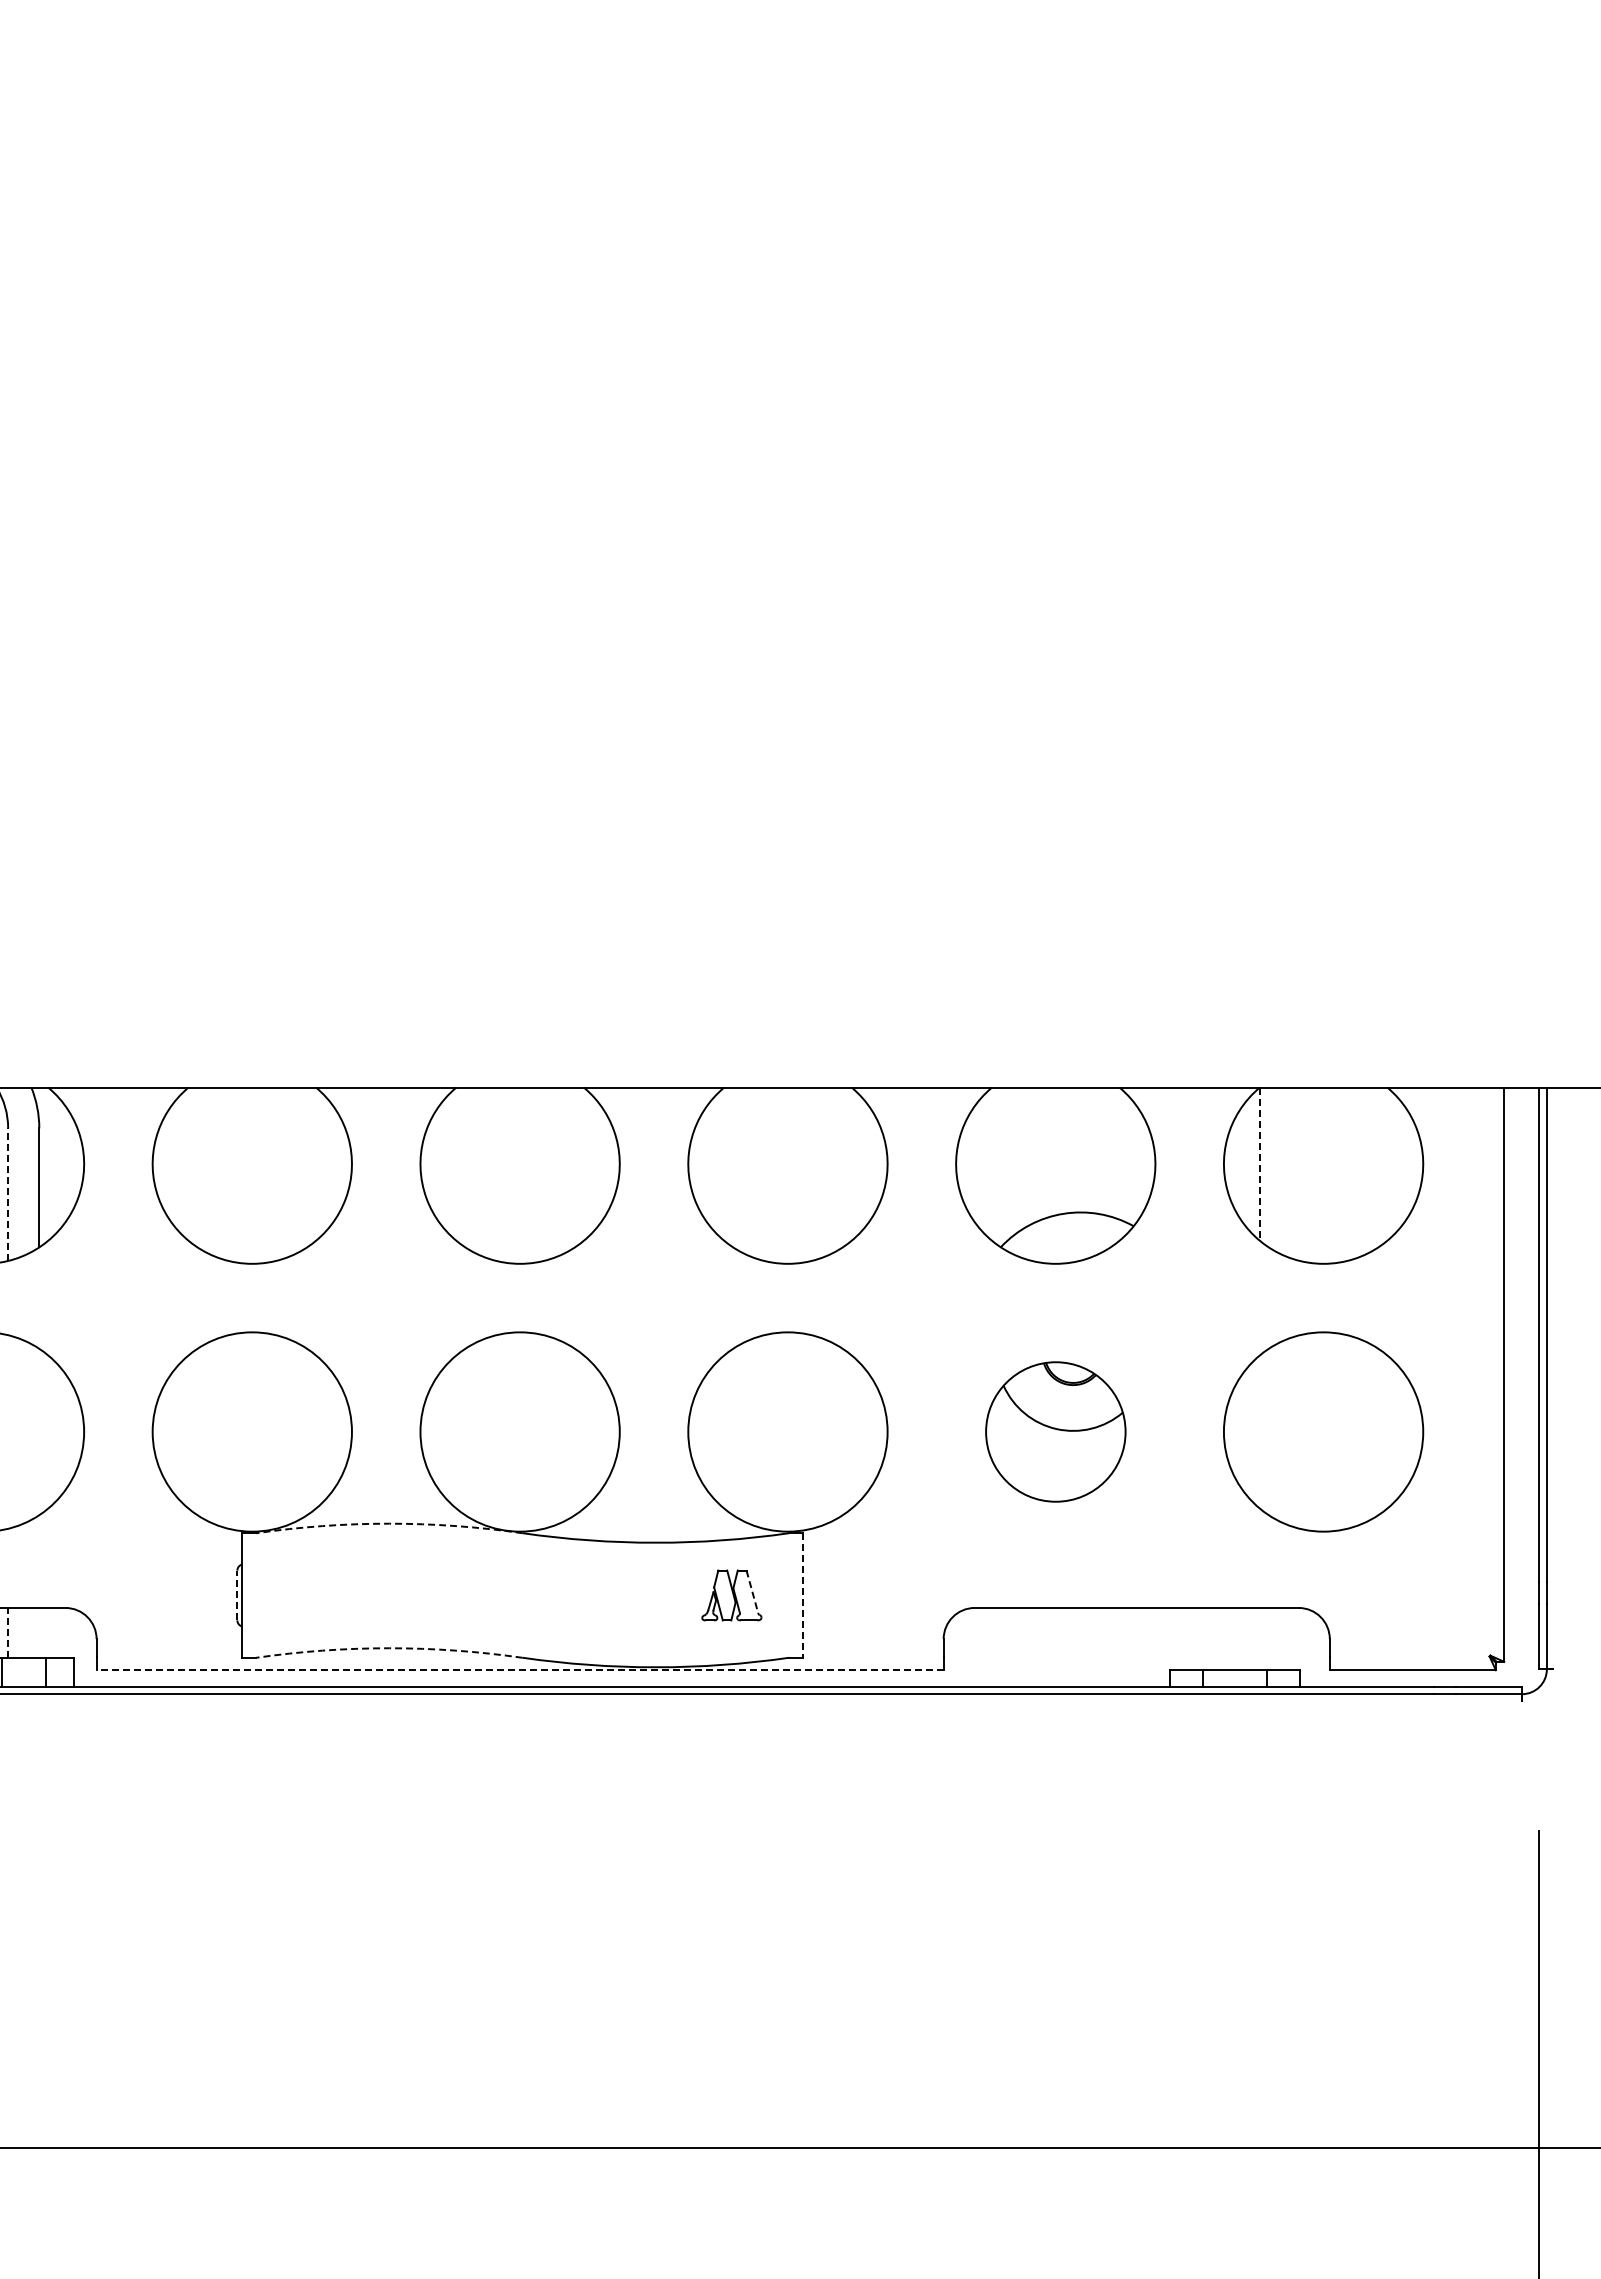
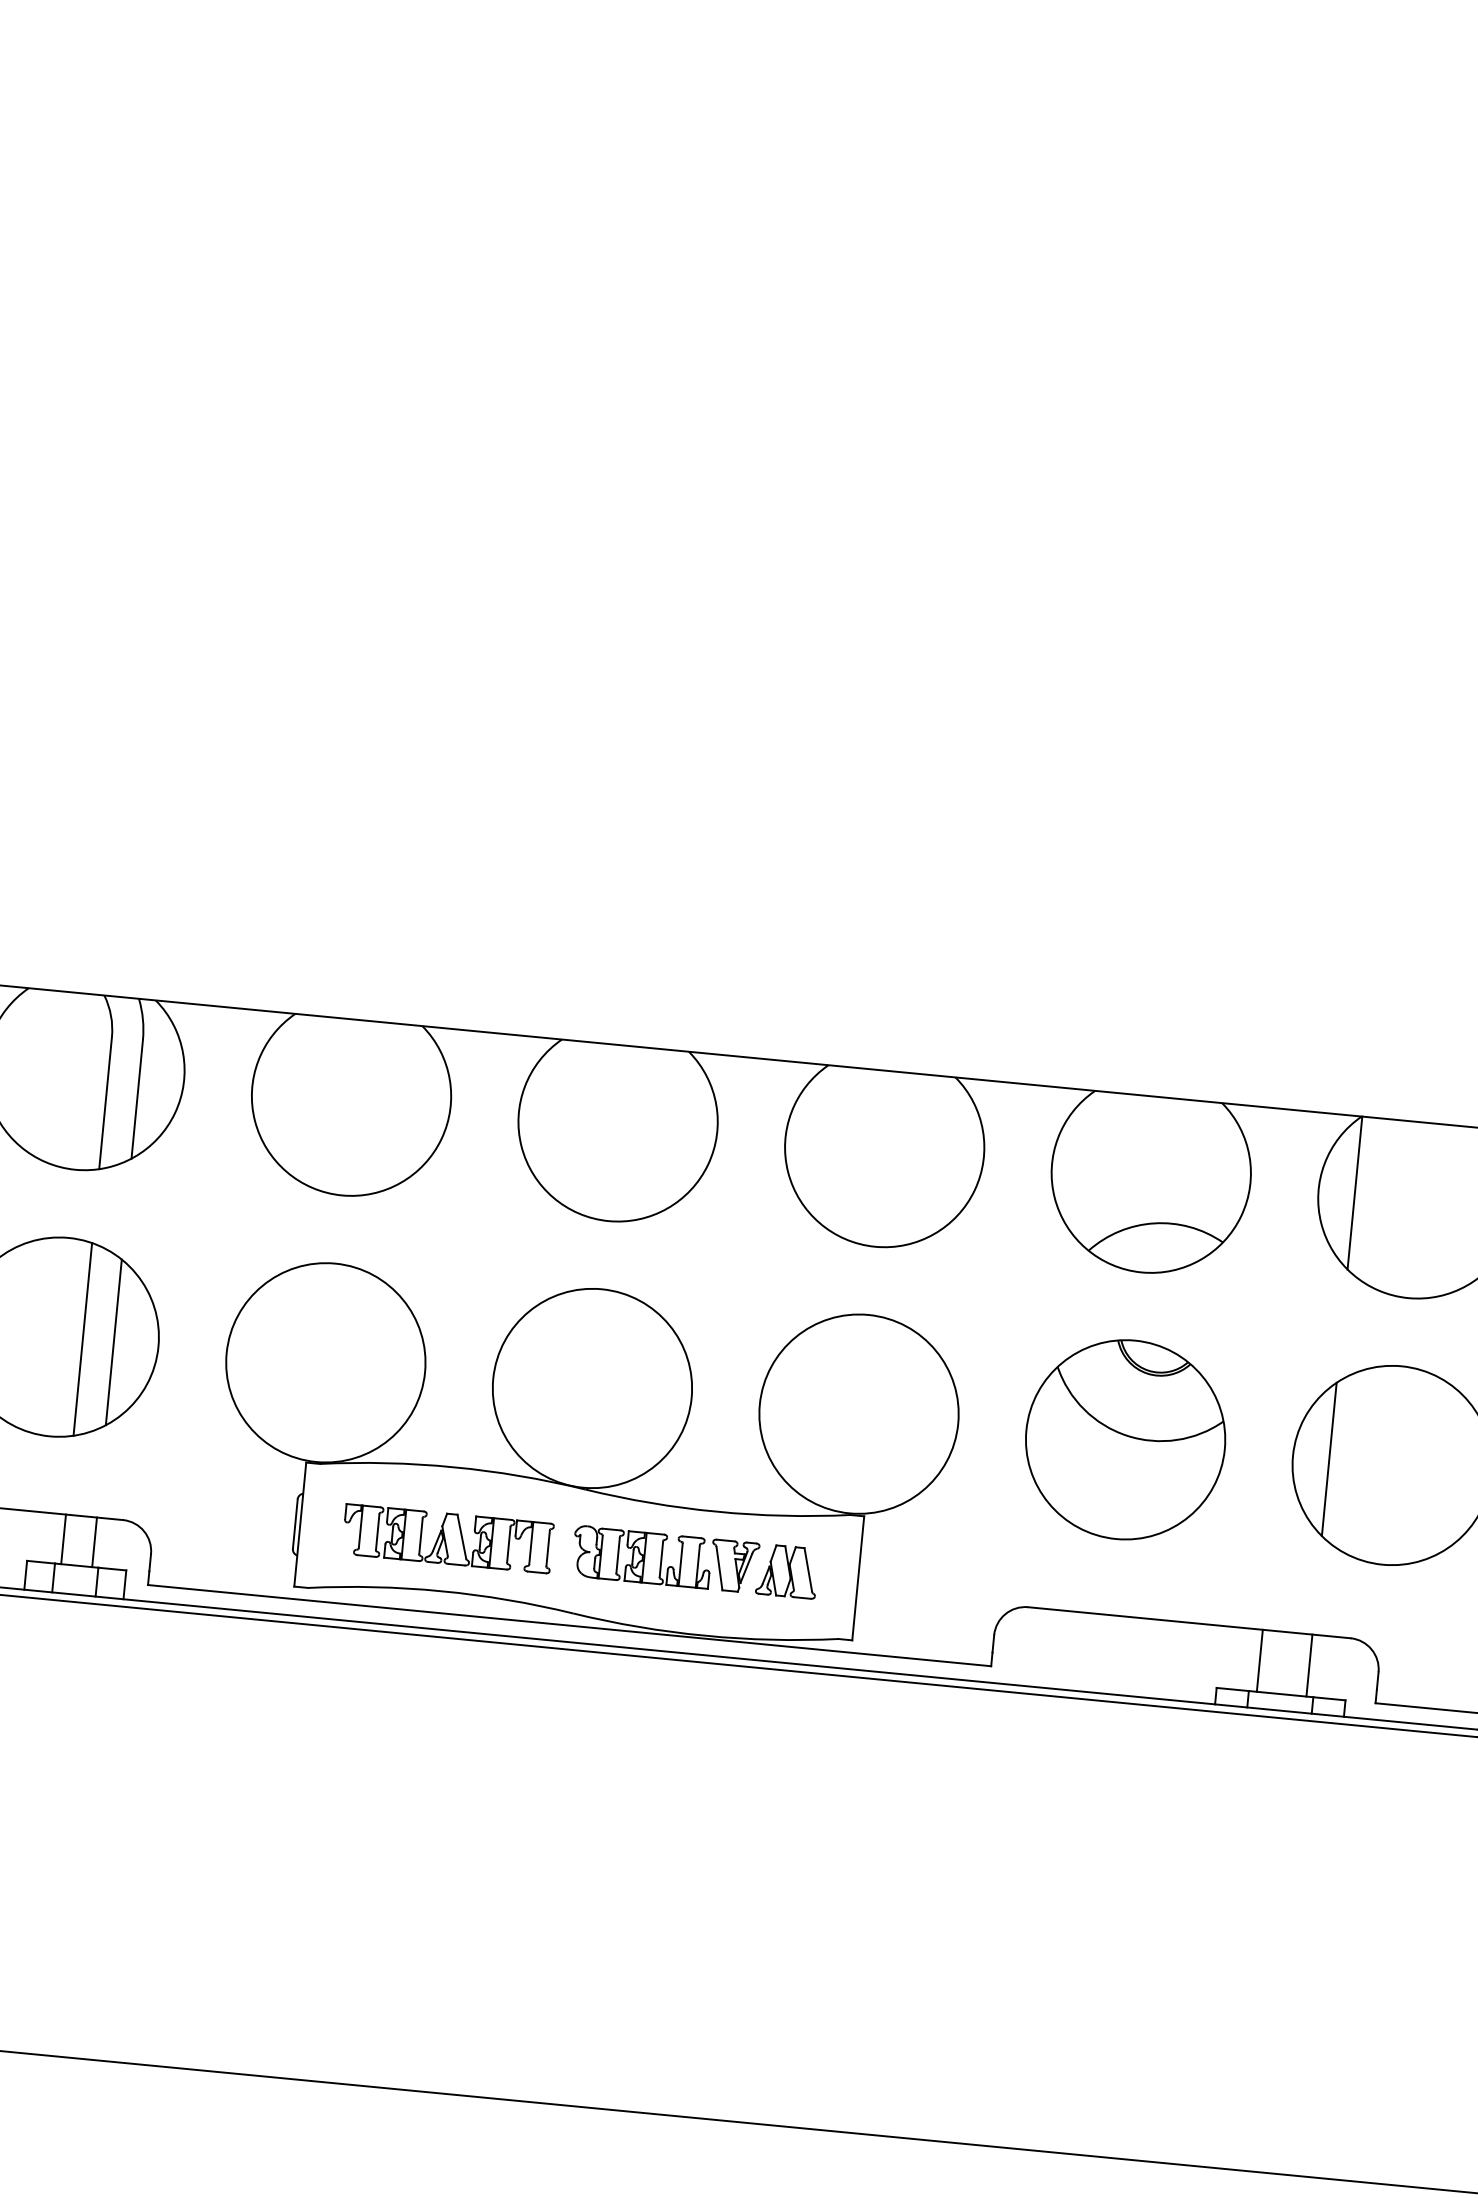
line: (1260, 1164) -> (1355, 1193), dashed -> solid
line: (8, 1194) -> (105, 1103), dashed -> solid
line: (8, 1431) -> (83, 1338), added
line: (39, 1431) -> (114, 1341), added
part: (1055, 1431) -> (1125, 1439), size x1.43
line: (1260, 1431) -> (1329, 1458), added
arc: (389, 1523) -> (453, 1467), dashed -> solid
line: (752, 1591) -> (808, 1569), dashed -> solid
part: (609, 1594) -> (665, 1558), added
line: (237, 1595) -> (295, 1524), dashed -> solid
part: (390, 1595) -> (447, 1538), added
line: (802, 1596) -> (857, 1579), dashed -> solid
line: (8, 1632) -> (63, 1539), dashed -> solid
line: (39, 1632) -> (94, 1541), added
line: (1210, 1638) -> (1259, 1660), added
line: (1260, 1638) -> (1309, 1664), added
arc: (389, 1648) -> (441, 1591), dashed -> solid
line: (520, 1670) -> (569, 1625), dashed -> solid

